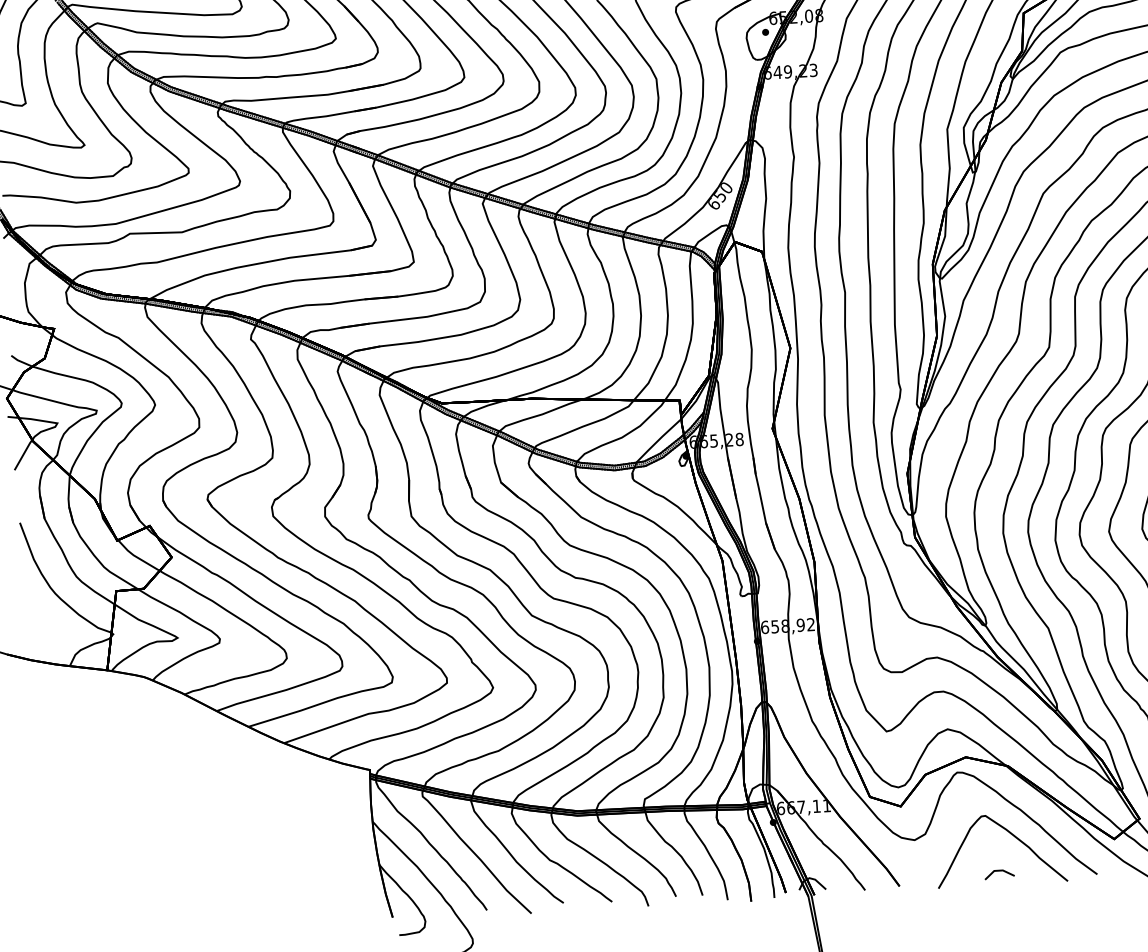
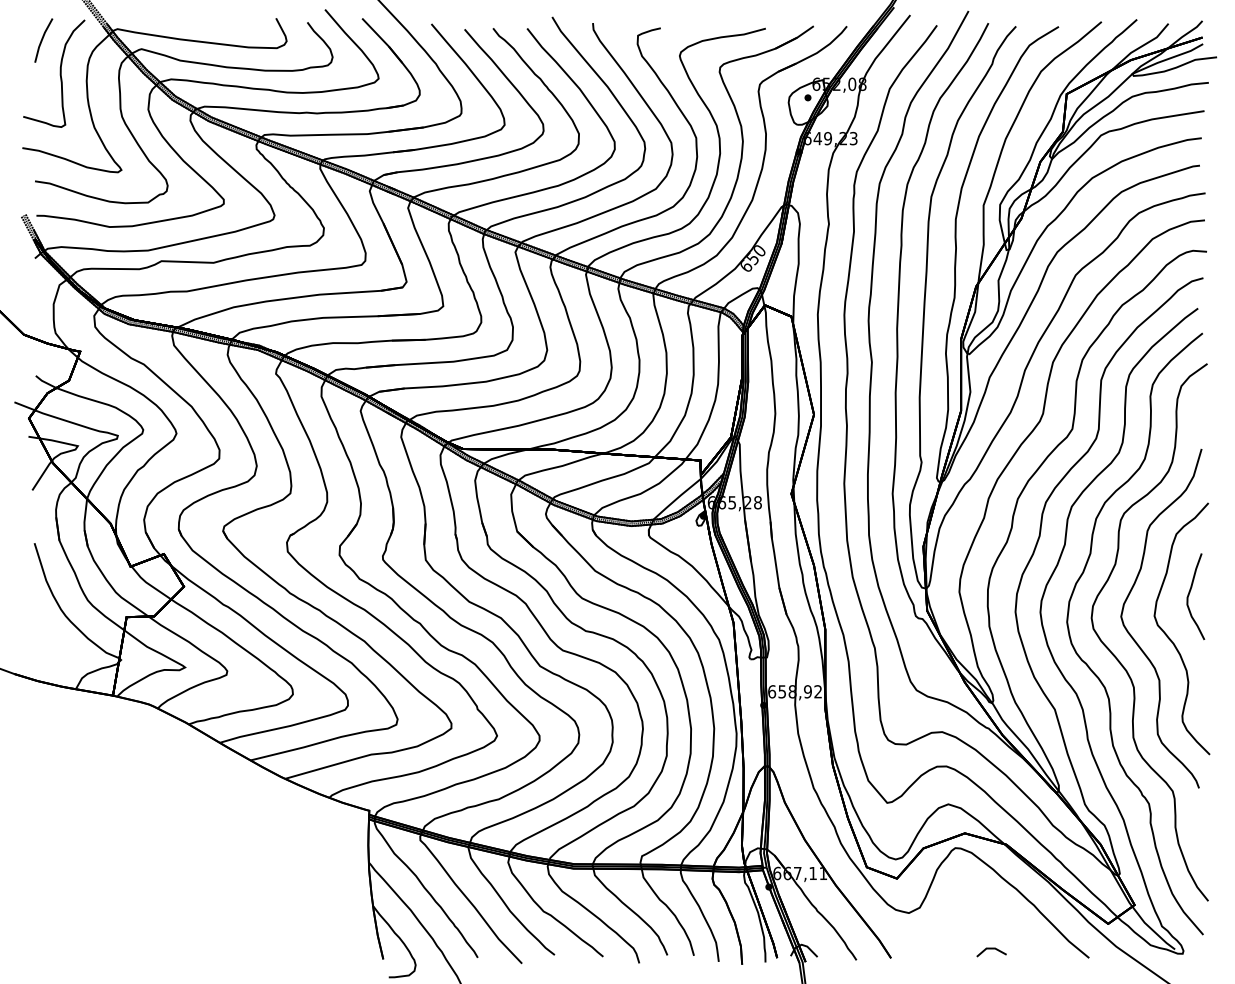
curve: (1012, 835) -> (1006, 914), removed

